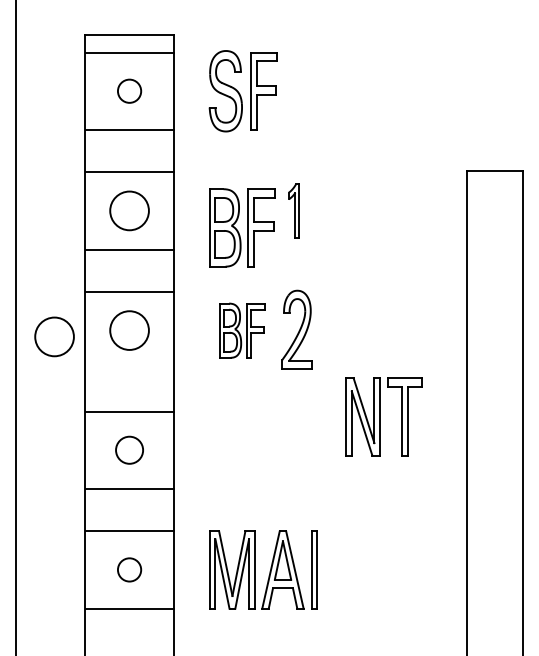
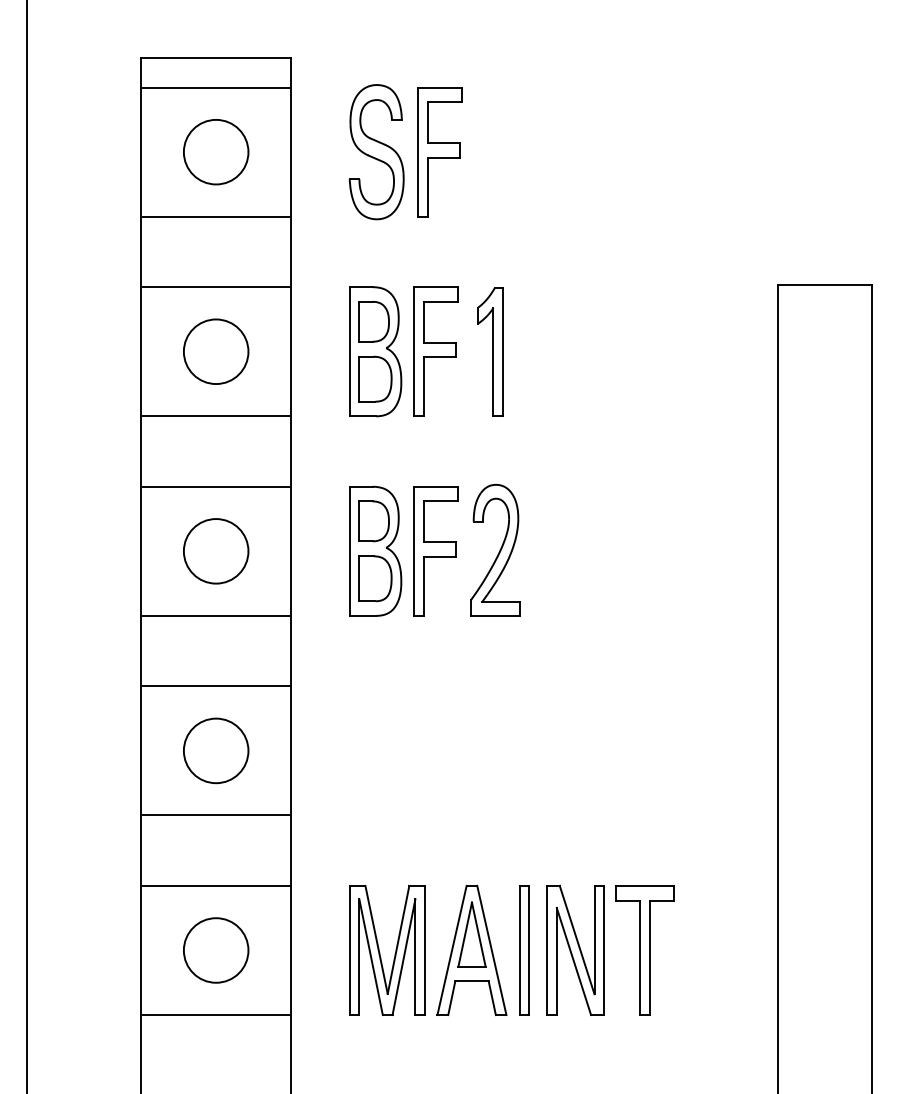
circle: (129, 90) -> (216, 150), size x1.67
part: (294, 211) -> (491, 352), size x1.43
part: (242, 227) -> (404, 351), moved
part: (242, 330) -> (404, 551), size x1.43
circle: (54, 336) -> (90, 561), removed
line: (129, 369) -> (216, 616), added
part: (383, 416) -> (609, 949), moved
circle: (129, 449) -> (216, 749), size x1.43
circle: (129, 569) -> (216, 949), size x1.67

